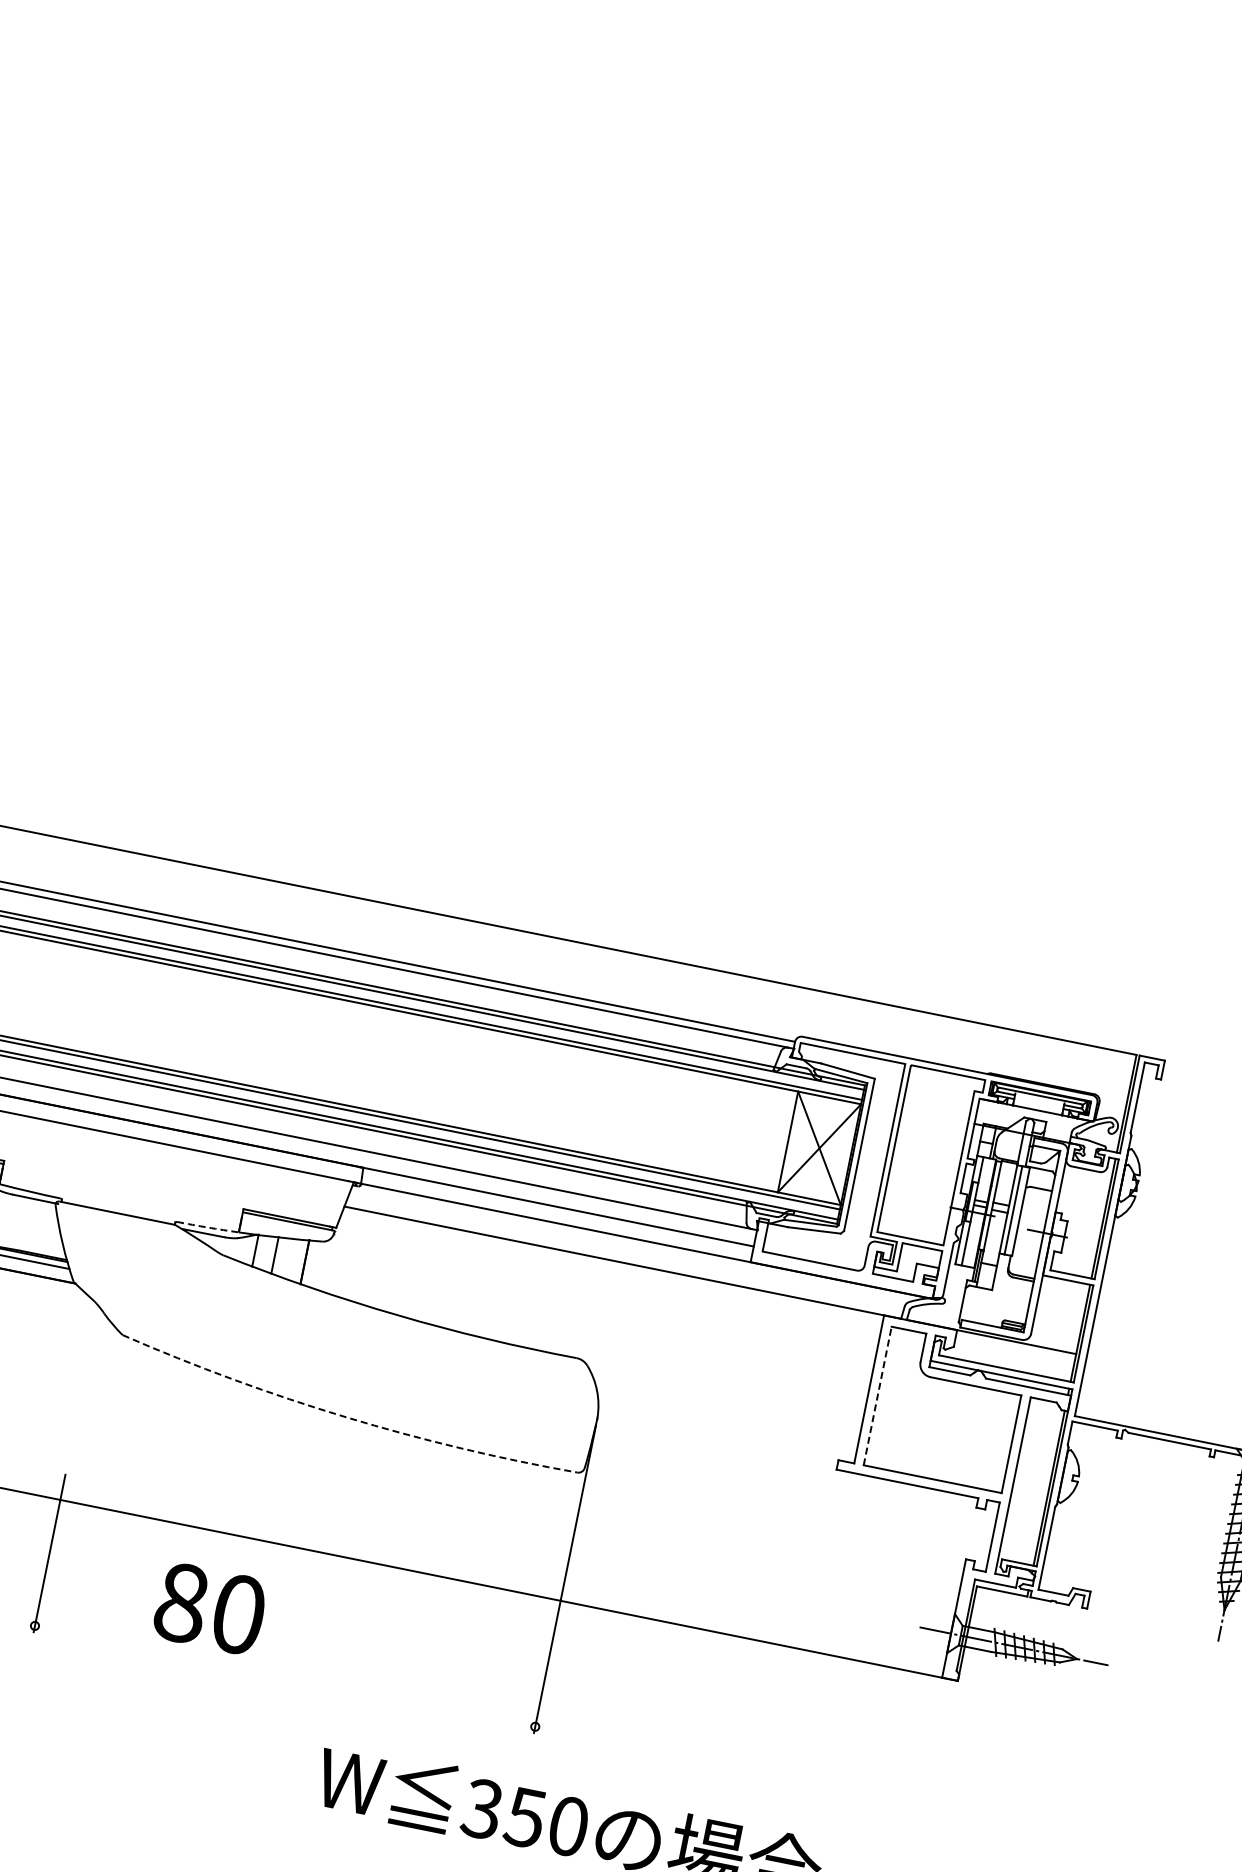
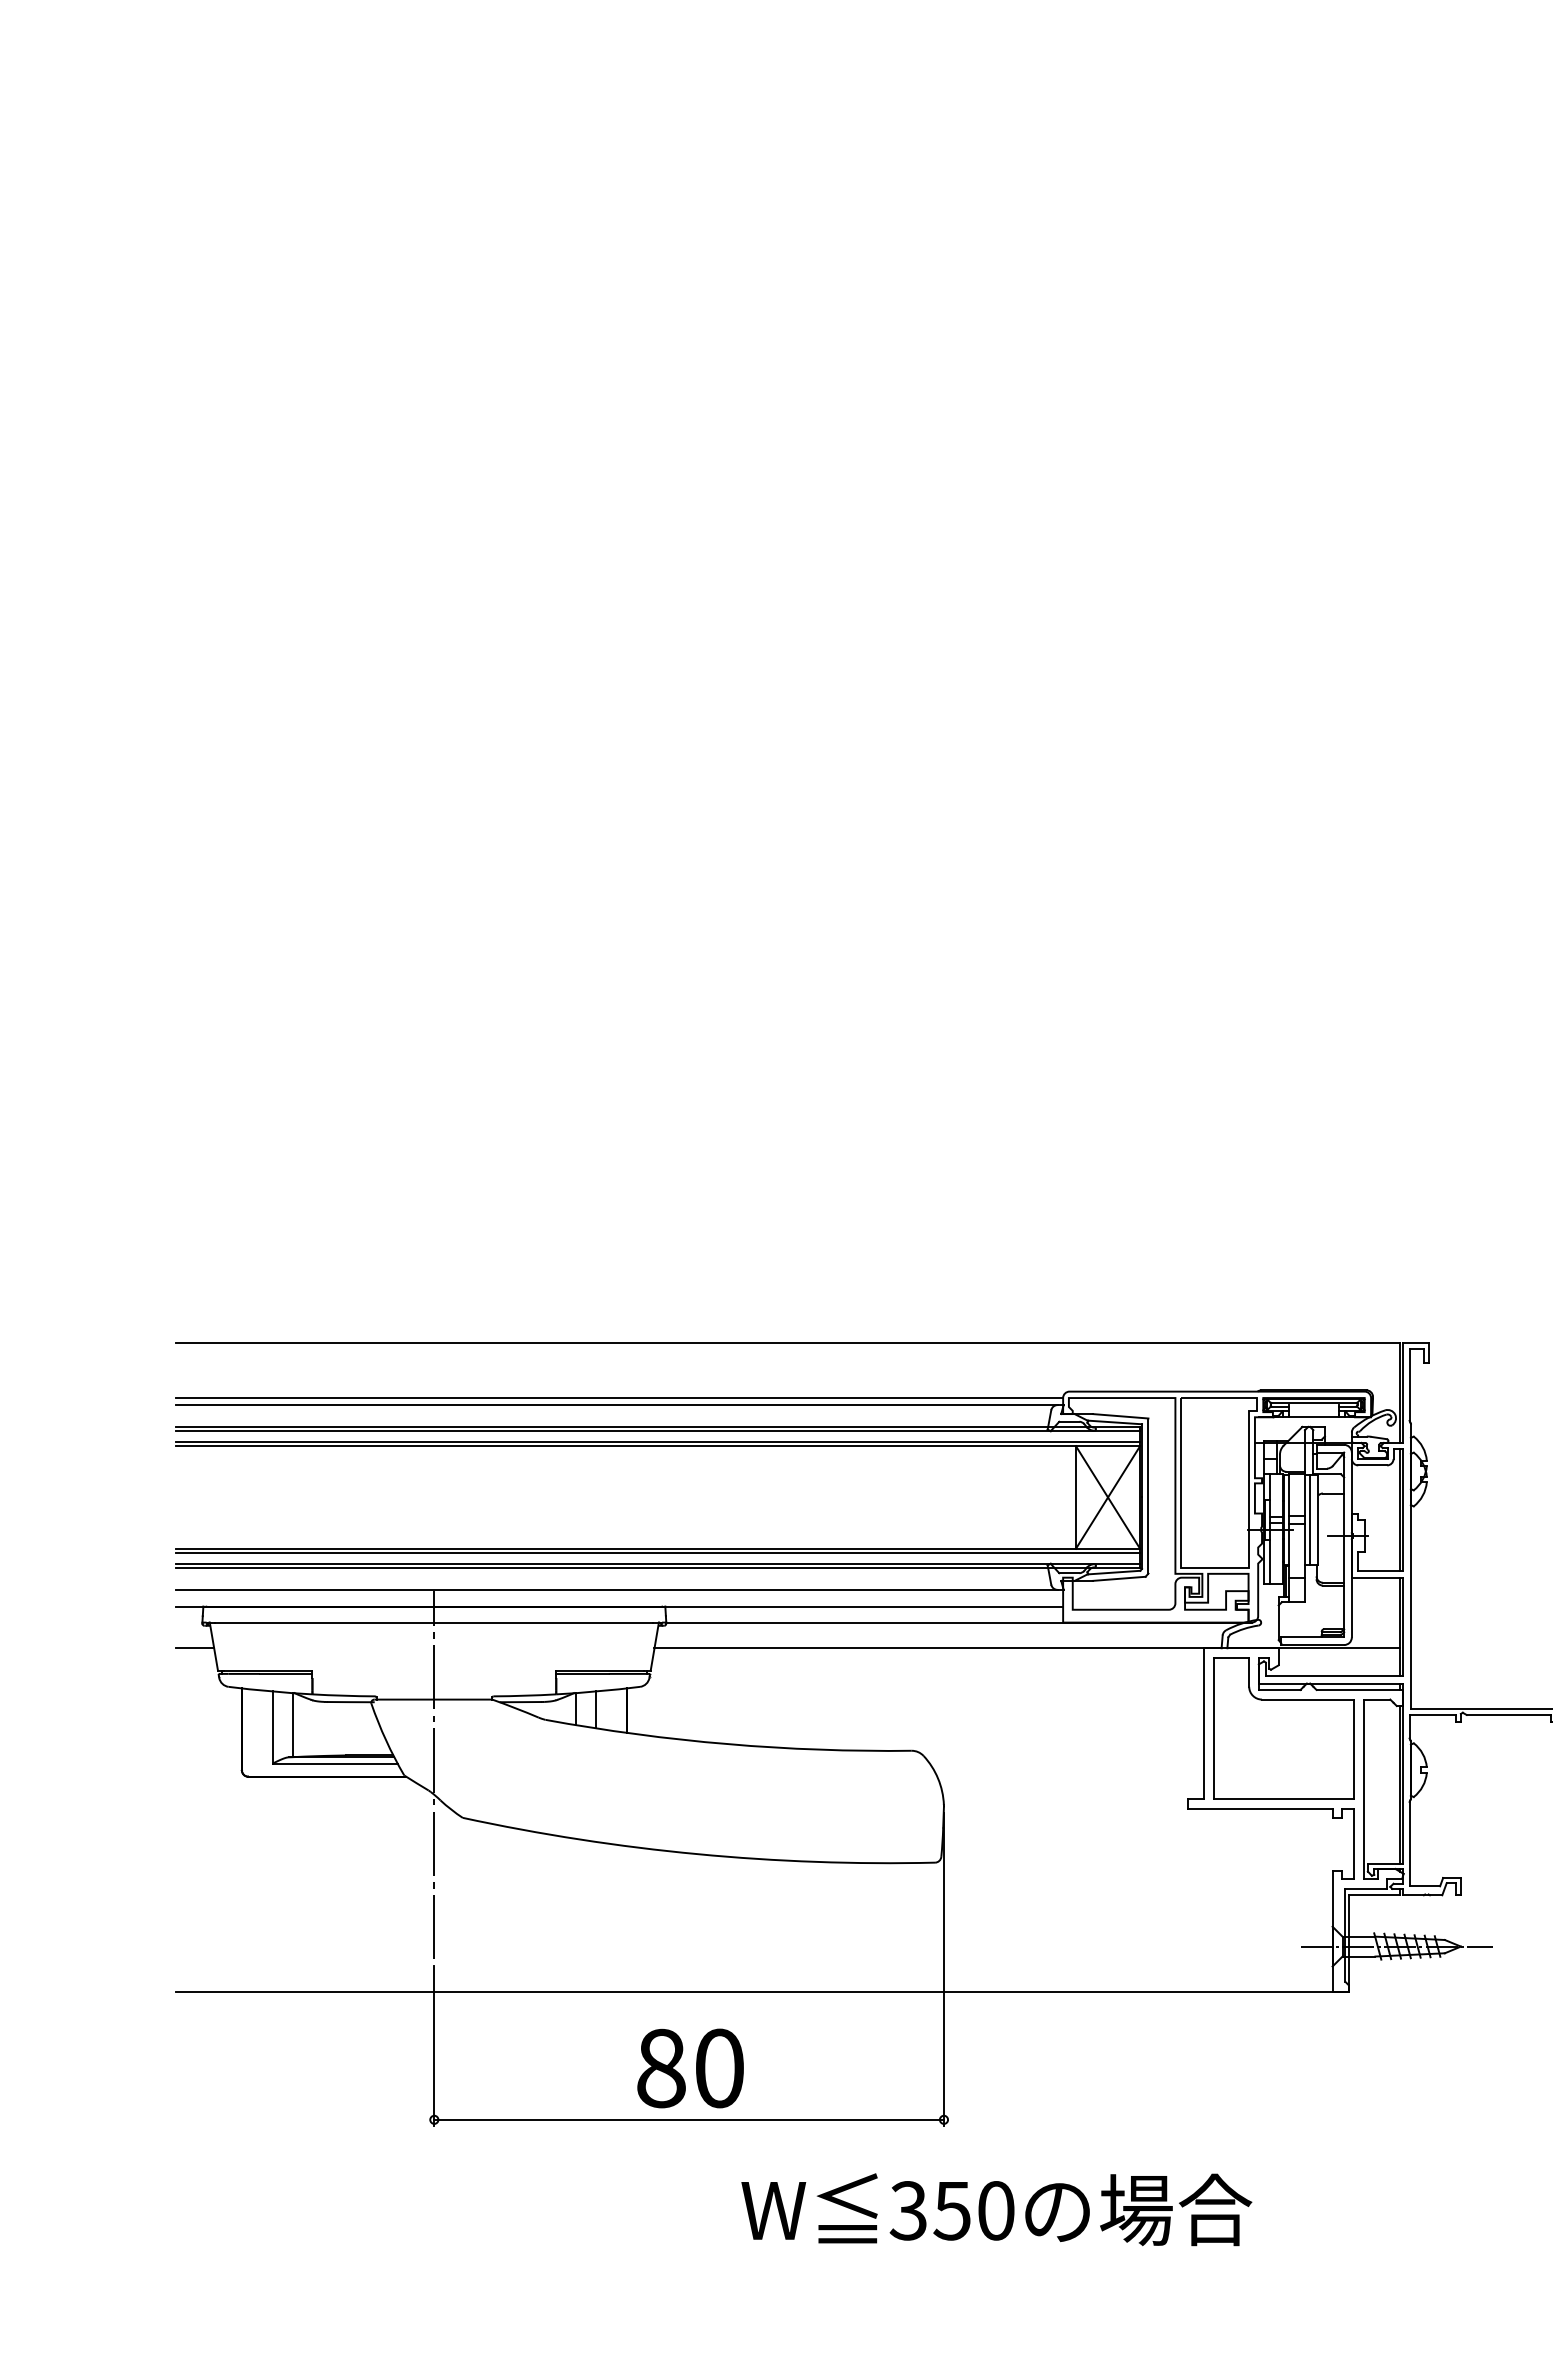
arc: (207, 1227) -> (524, 1695), dashed -> solid
line: (103, 1286) -> (434, 1774), added
line: (877, 1395) -> (1213, 1728), dashed -> solid
arc: (345, 1417) -> (697, 1854), dashed -> solid
text: (210, 1608) -> (690, 2068), moved
line: (284, 1675) -> (688, 2119), added

